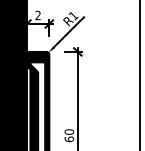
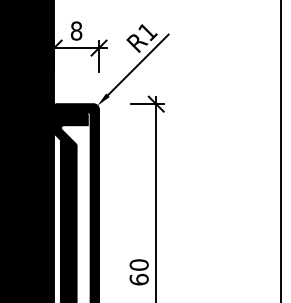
text: (37, 15) -> (75, 31), 2 -> 8

